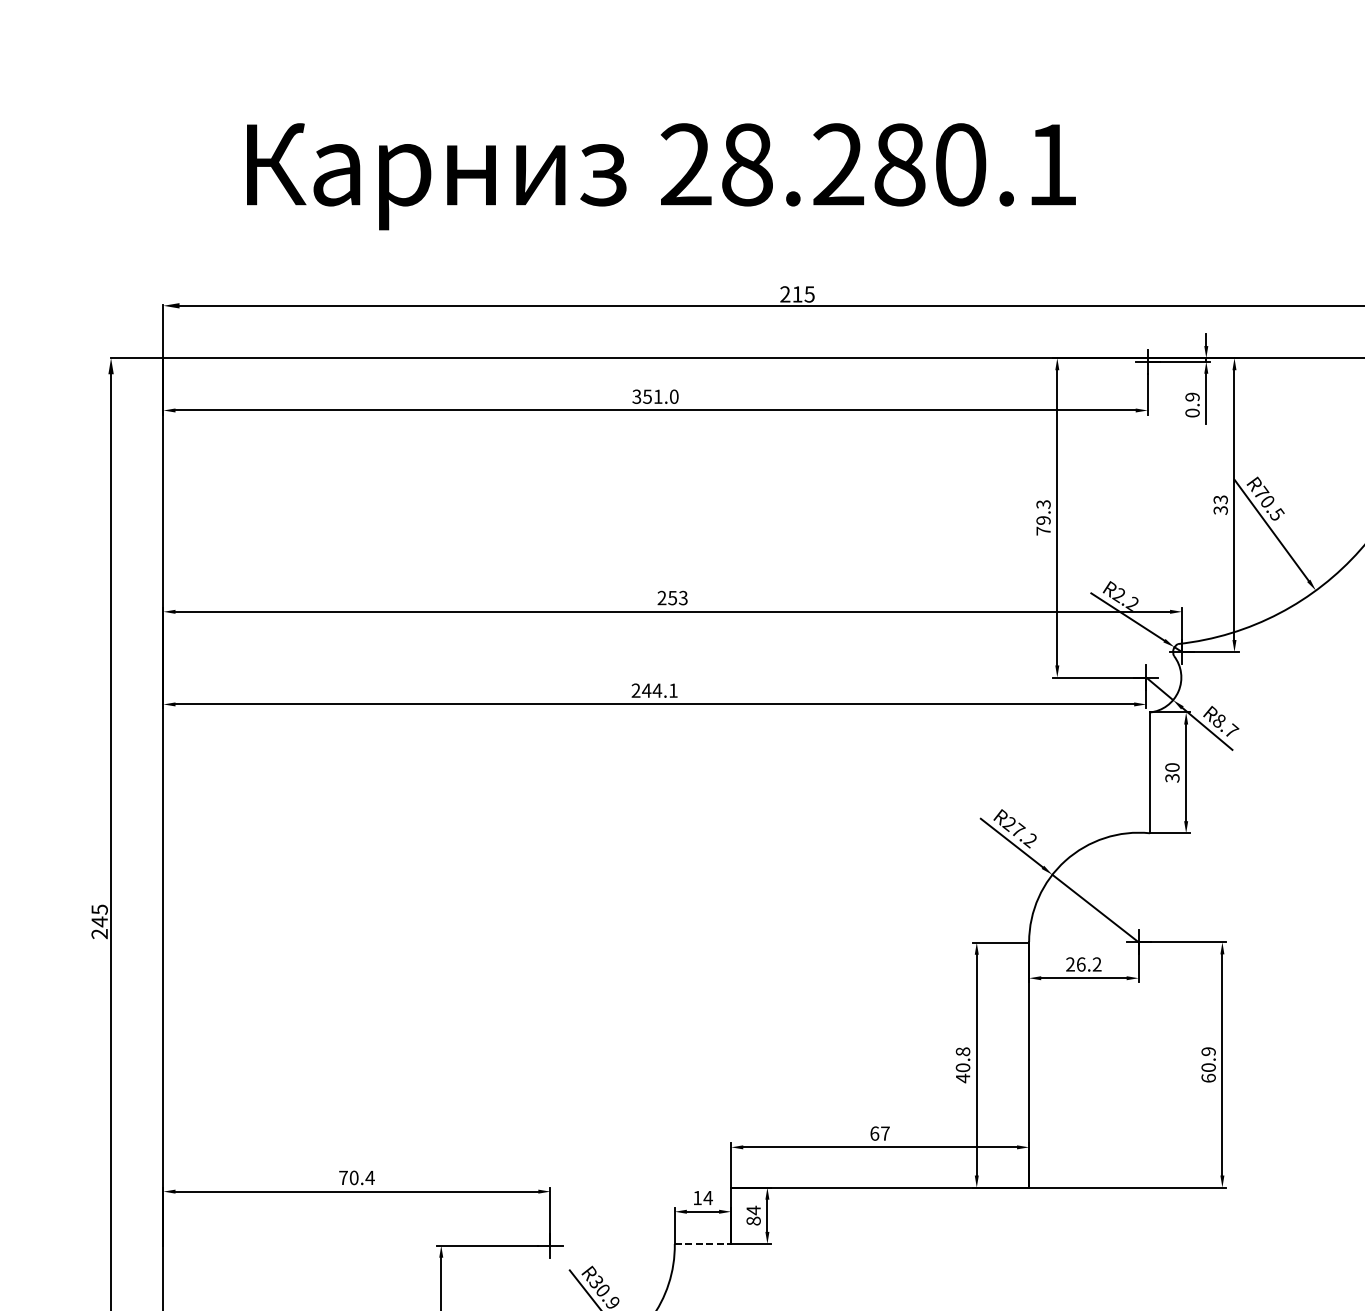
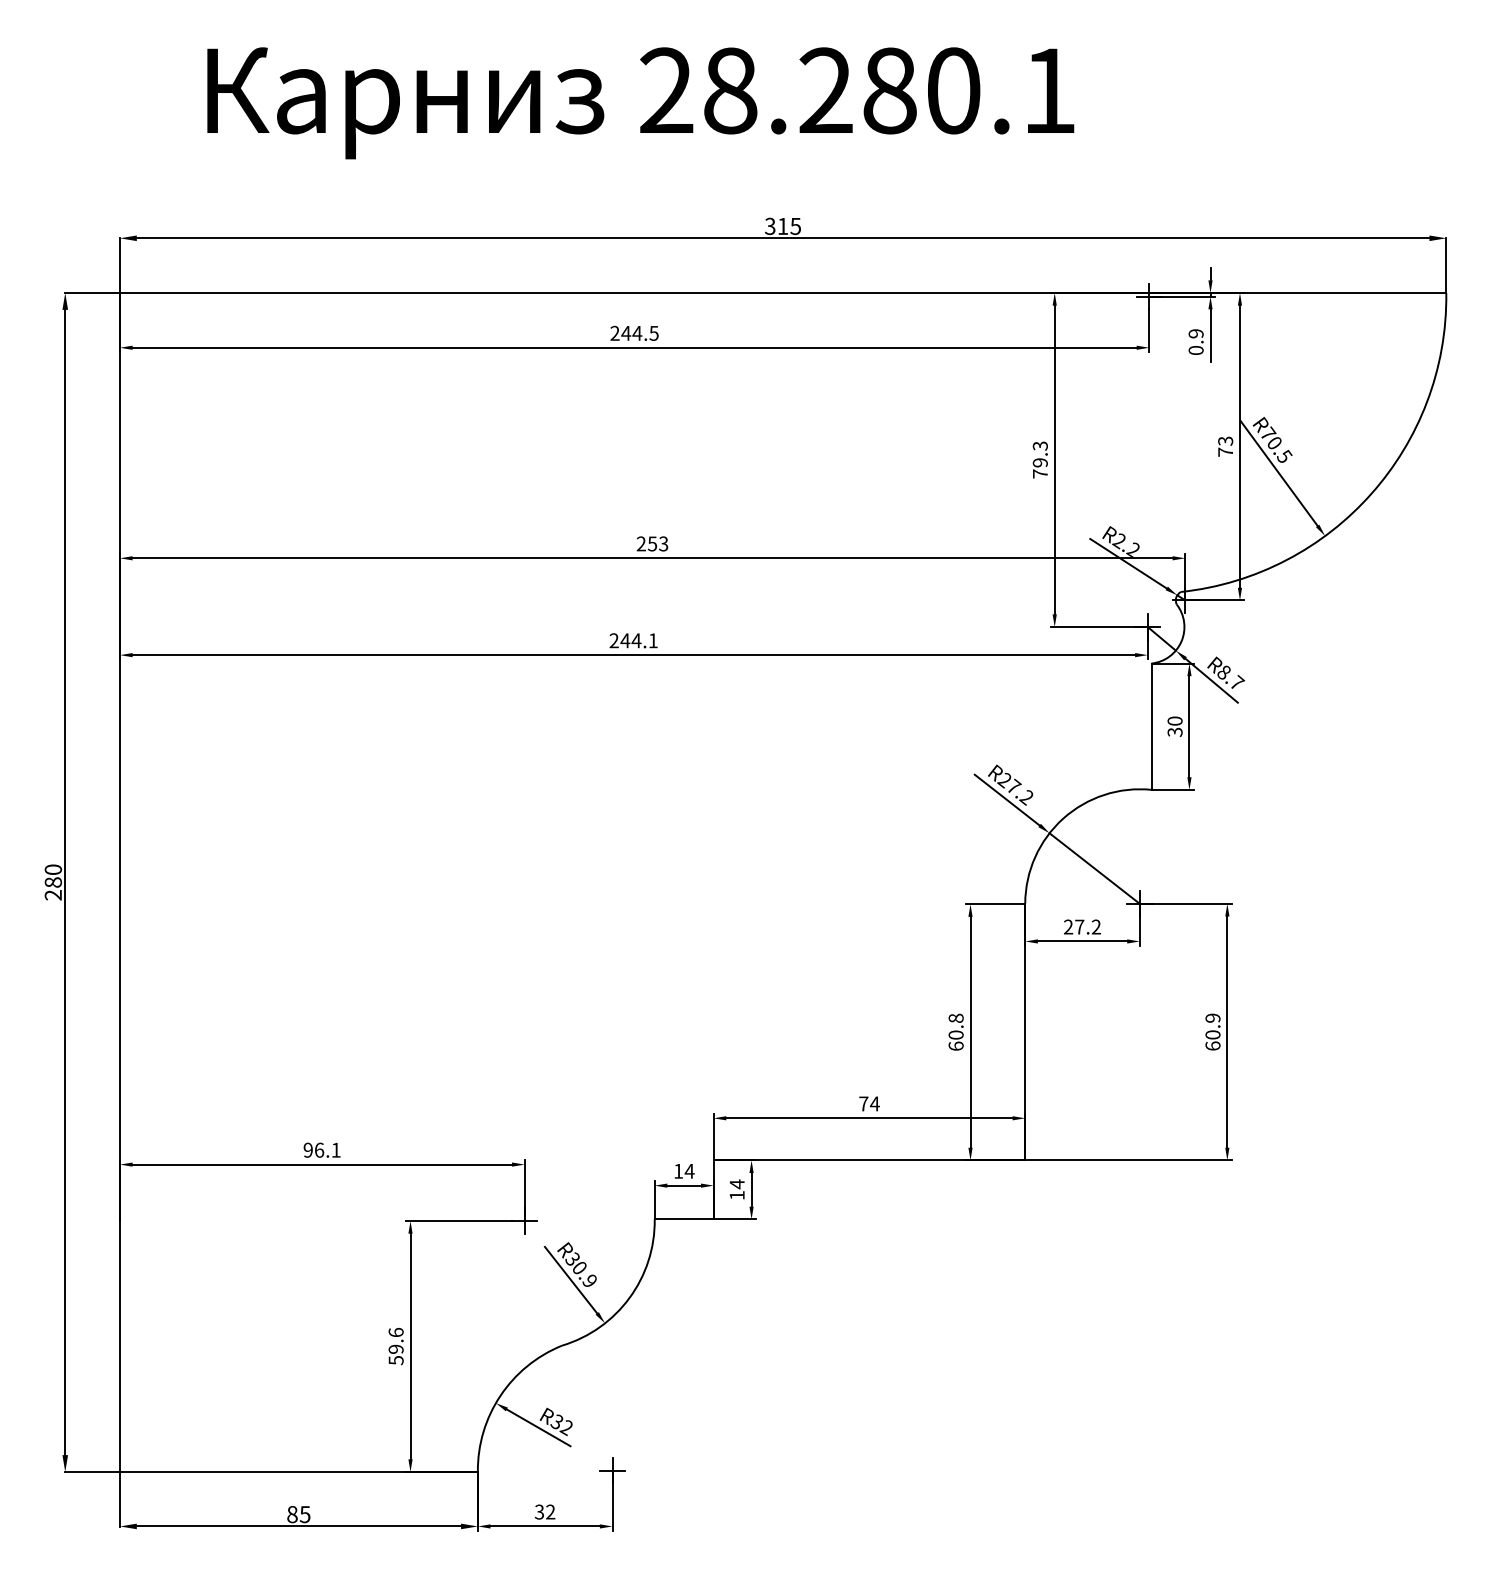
text: (785, 294) -> (770, 226), 215 -> 315
text: (655, 395) -> (634, 332), 351.0 -> 244.5
text: (1220, 509) -> (1225, 451), 33 -> 73
text: (99, 916) -> (53, 876), 245 -> 280
text: (1081, 963) -> (1079, 926), 26.2 -> 27.2
text: (962, 1078) -> (955, 1046), 40.8 -> 60.8
text: (880, 1133) -> (869, 1103), 67 -> 74
text: (357, 1177) -> (322, 1149), 70.4 -> 96.1
text: (752, 1220) -> (736, 1194), 84 -> 14
line: (703, 1244) -> (684, 1219), dashed -> solid

